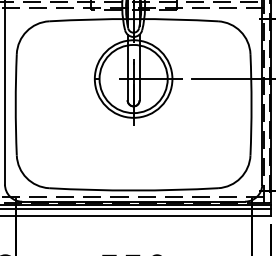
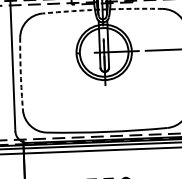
arc: (133, 19) -> (102, 9), solid -> dashed
arc: (15, 104) -> (20, 73), solid -> dashed

